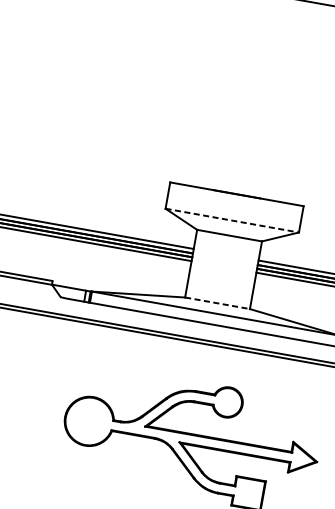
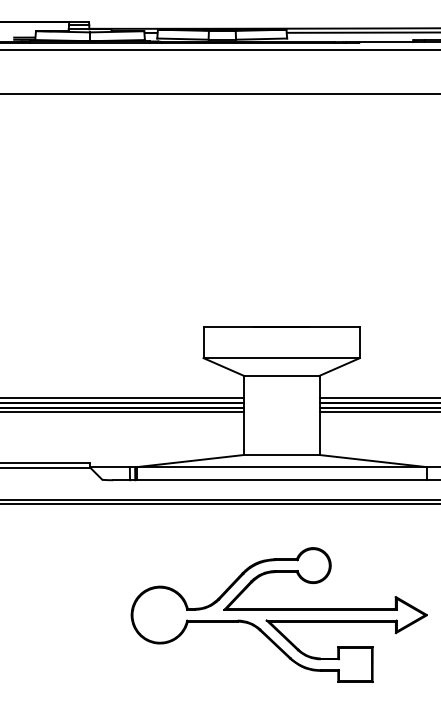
line: (232, 221) -> (282, 358), dashed -> solid
line: (217, 303) -> (281, 455), dashed -> solid

